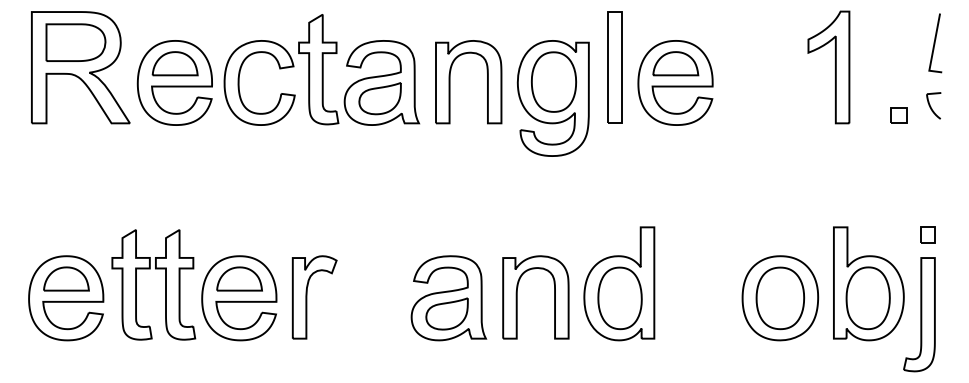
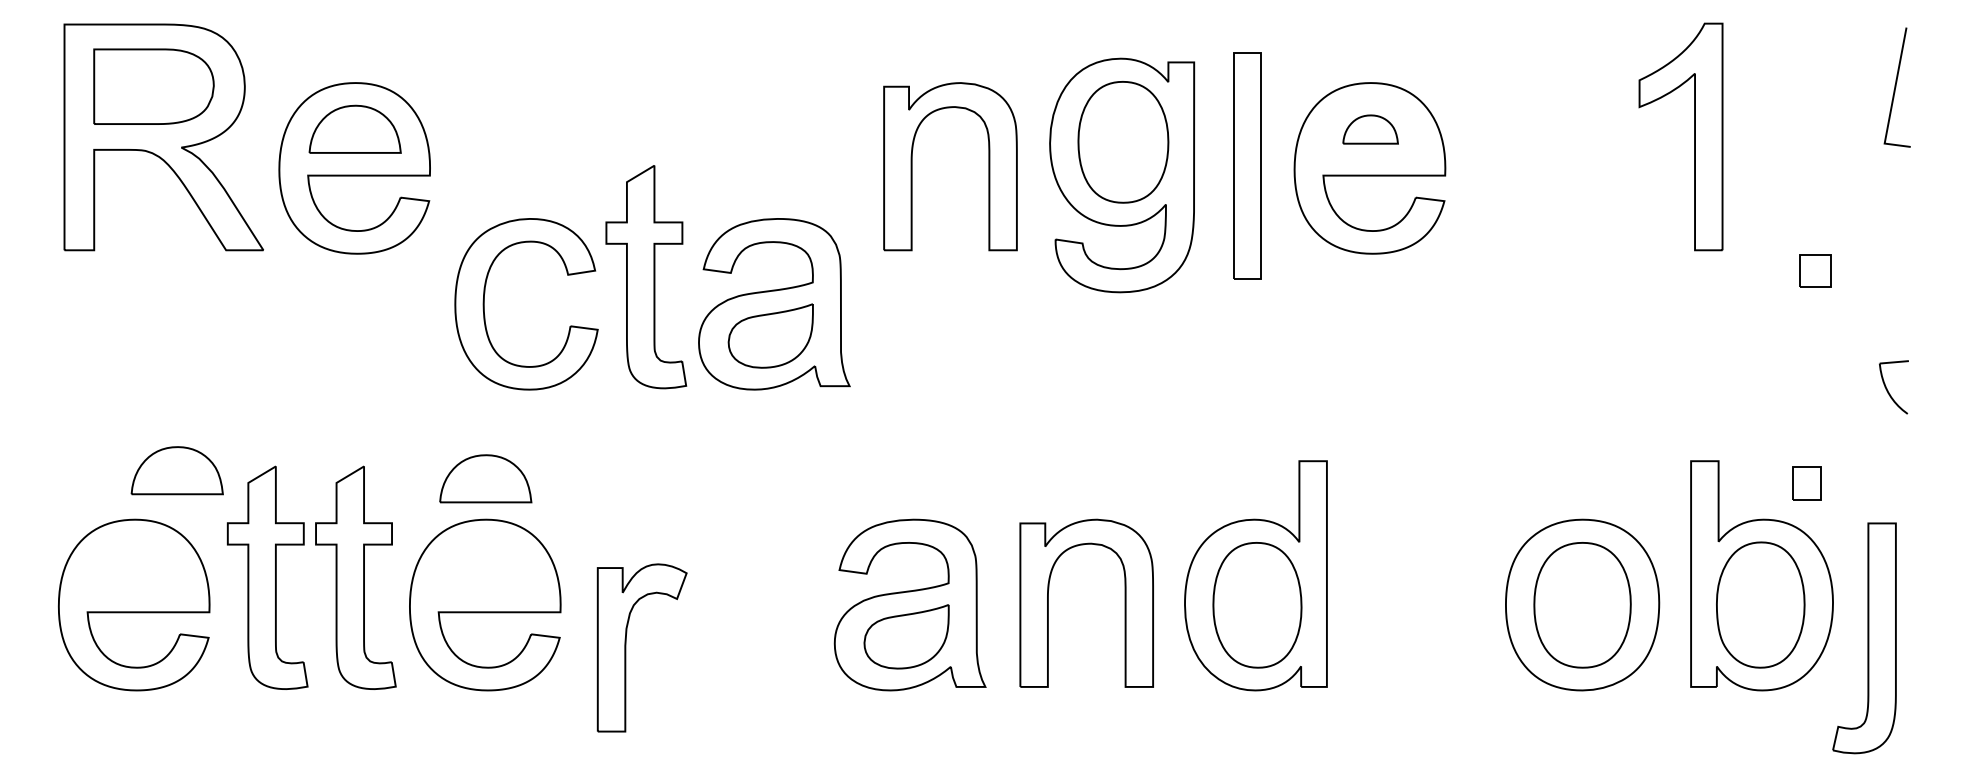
part: (675, 63) -> (1369, 128), size x0.6
part: (614, 67) -> (1246, 165), moved
part: (321, 69) -> (651, 276), moved
part: (552, 98) -> (1120, 175), moved
part: (933, 105) -> (1893, 386), moved
part: (898, 115) -> (1814, 270), moved
part: (927, 234) -> (1805, 481), moved
part: (66, 278) -> (177, 469), moved
part: (239, 278) -> (485, 477), moved
part: (307, 297) -> (627, 648), moved

